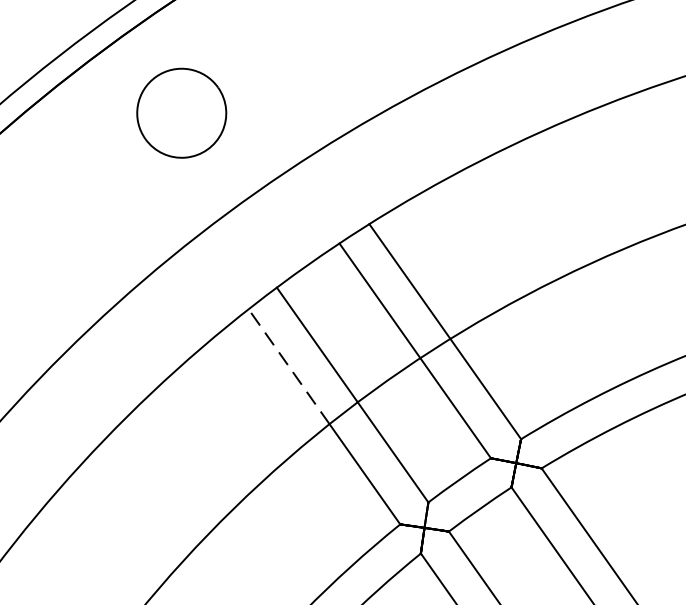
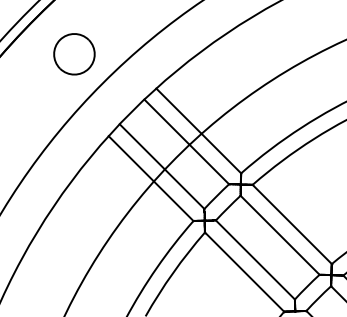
part: (181, 113) -> (74, 54), moved
line: (287, 365) -> (130, 158), dashed -> solid

